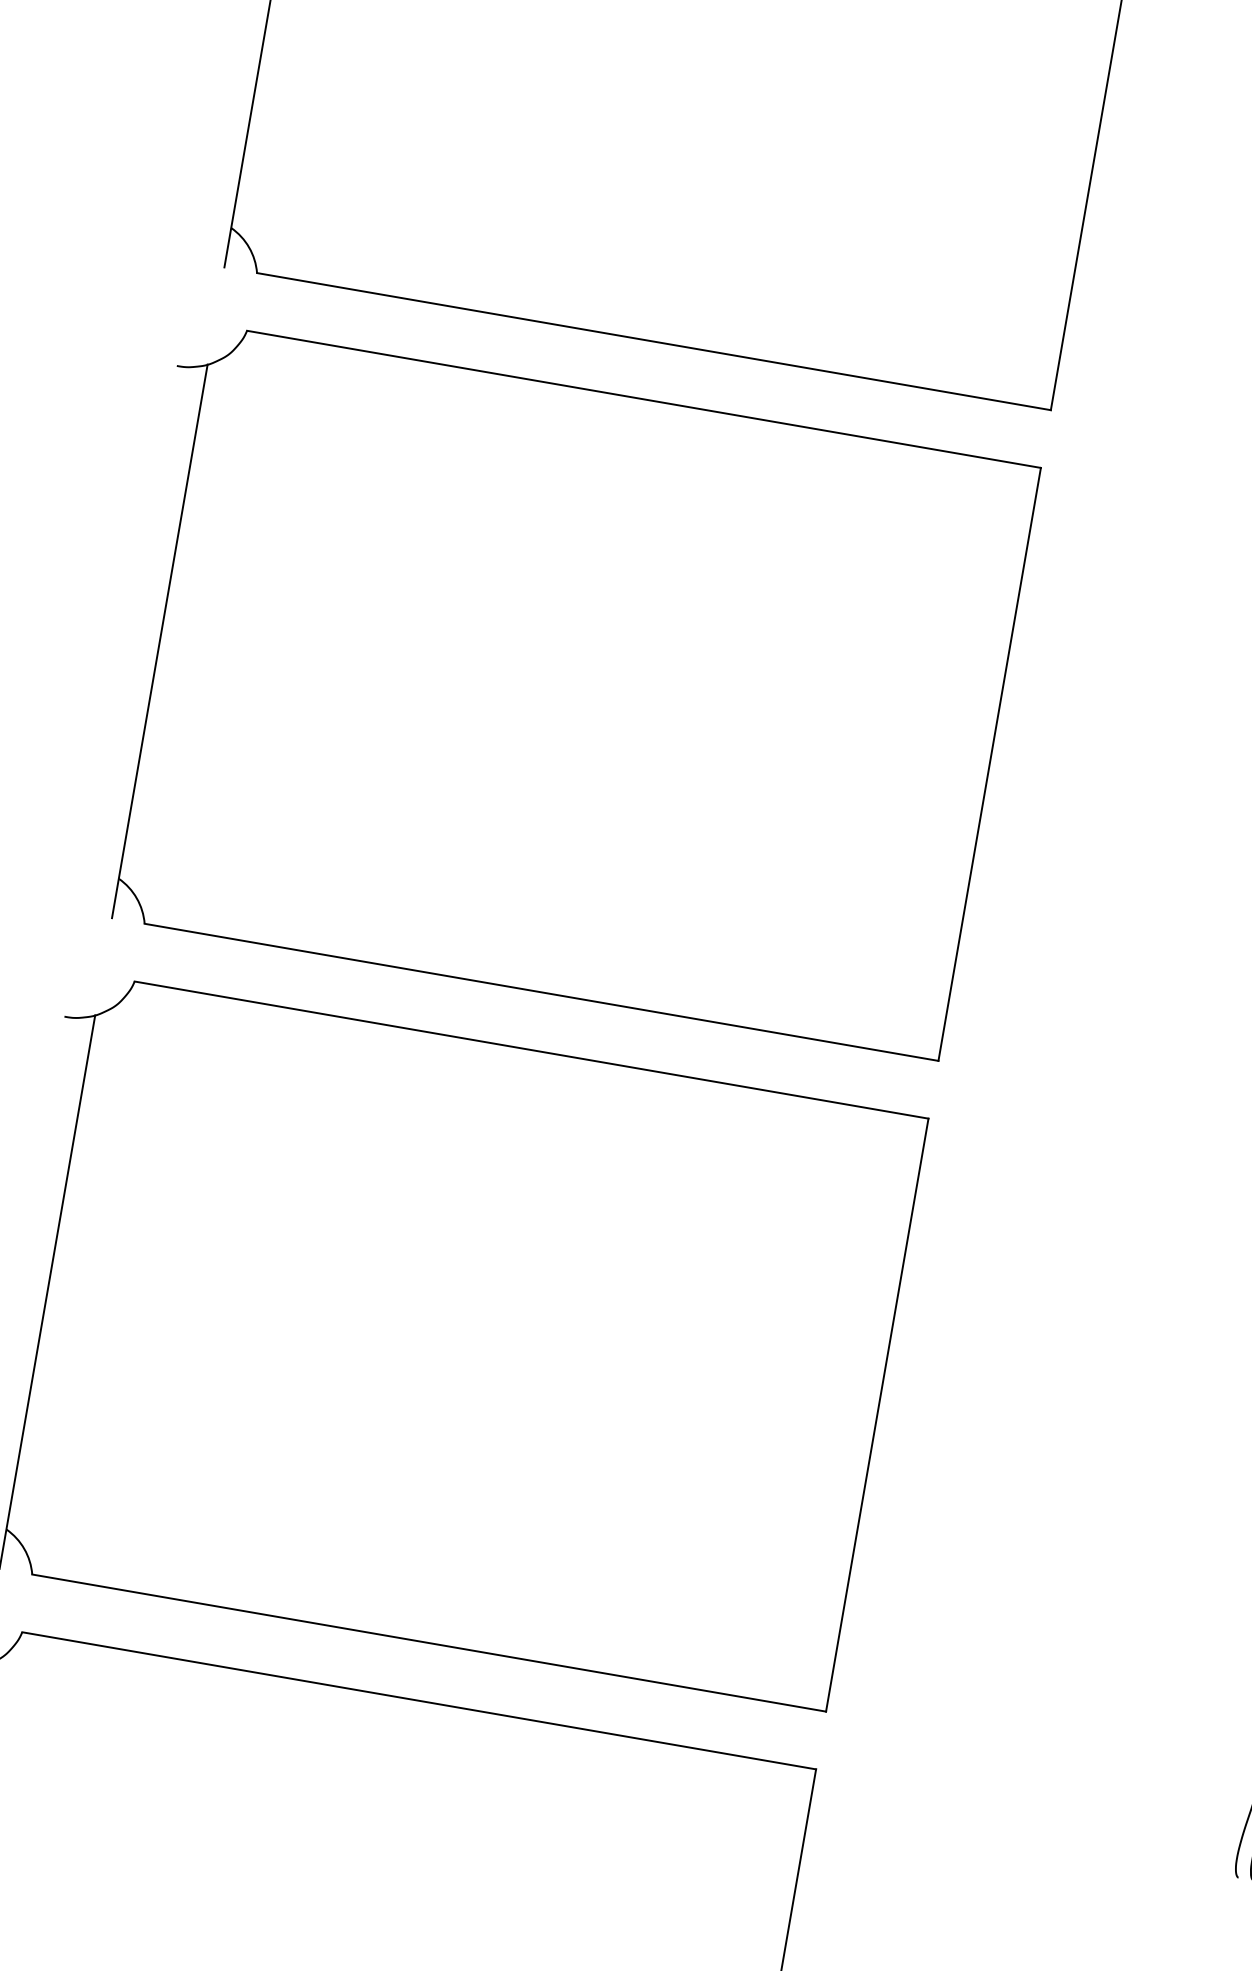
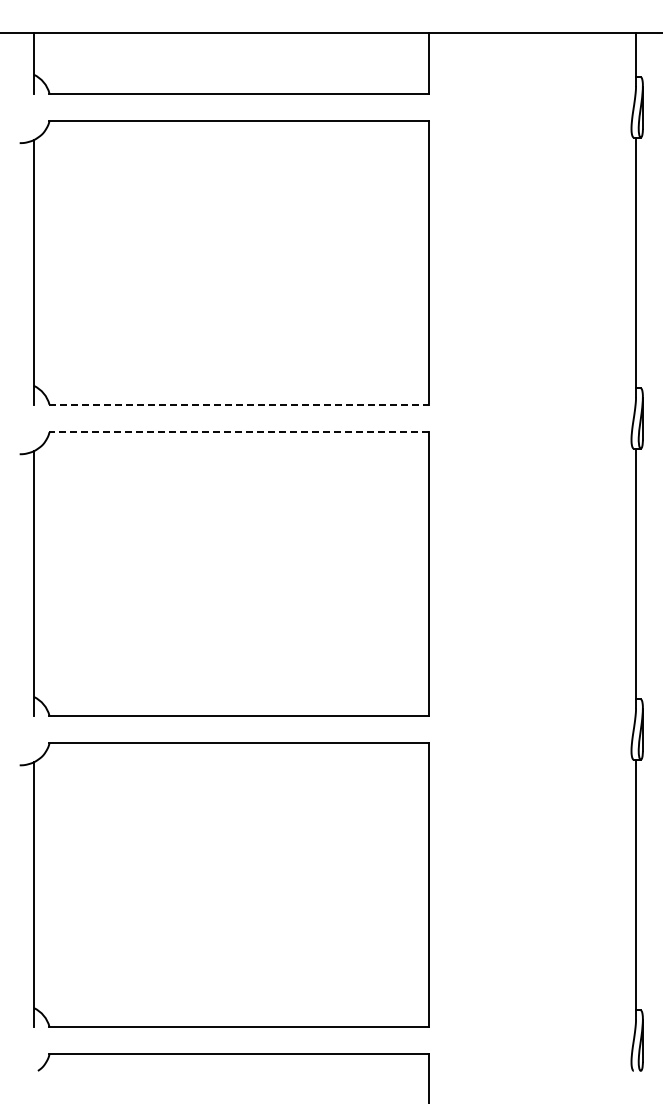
line: (654, 341) -> (239, 404), solid -> dashed
line: (644, 399) -> (239, 432), solid -> dashed

